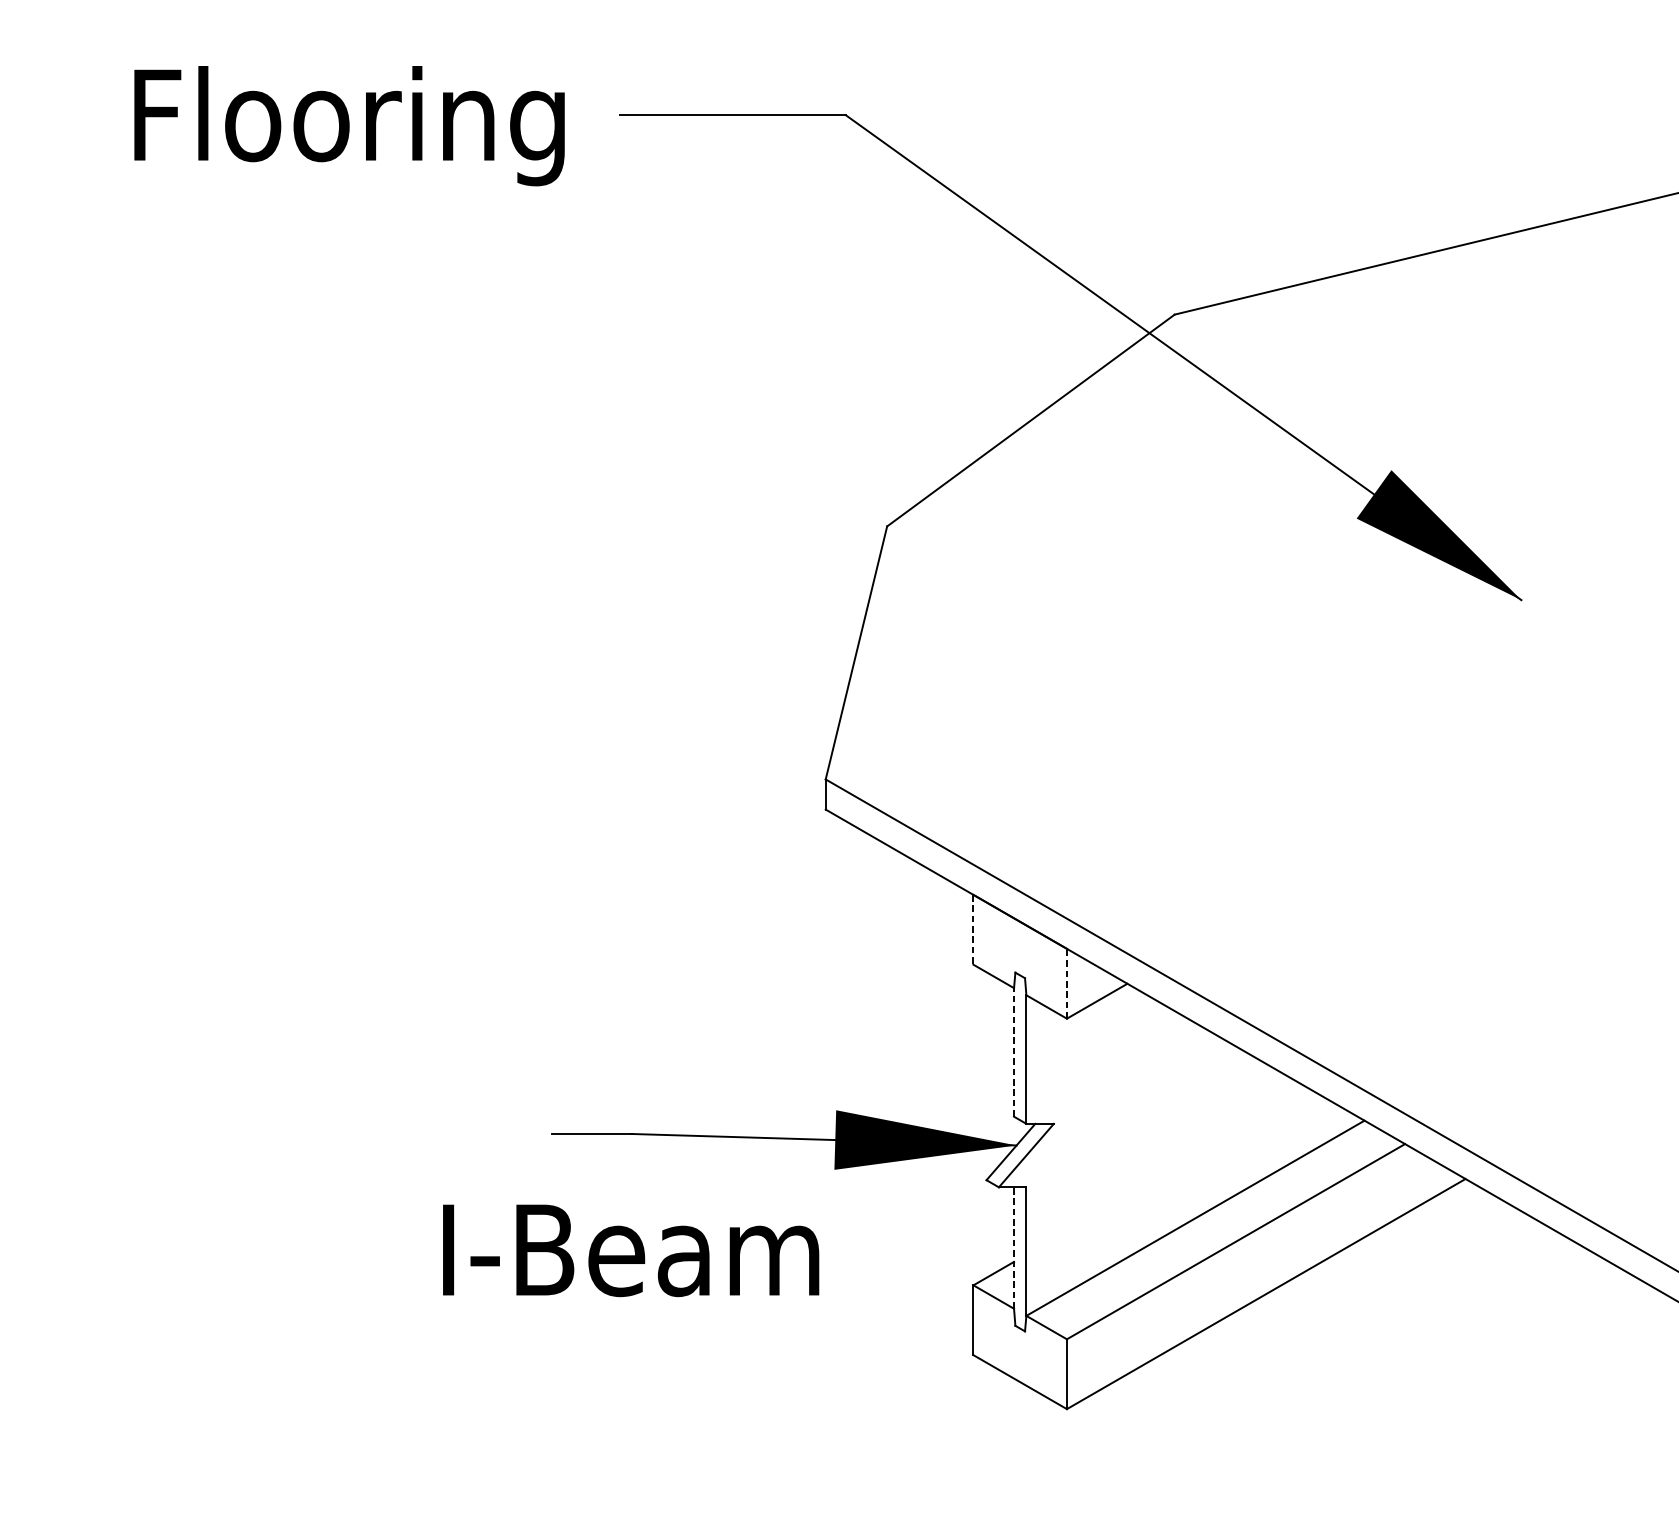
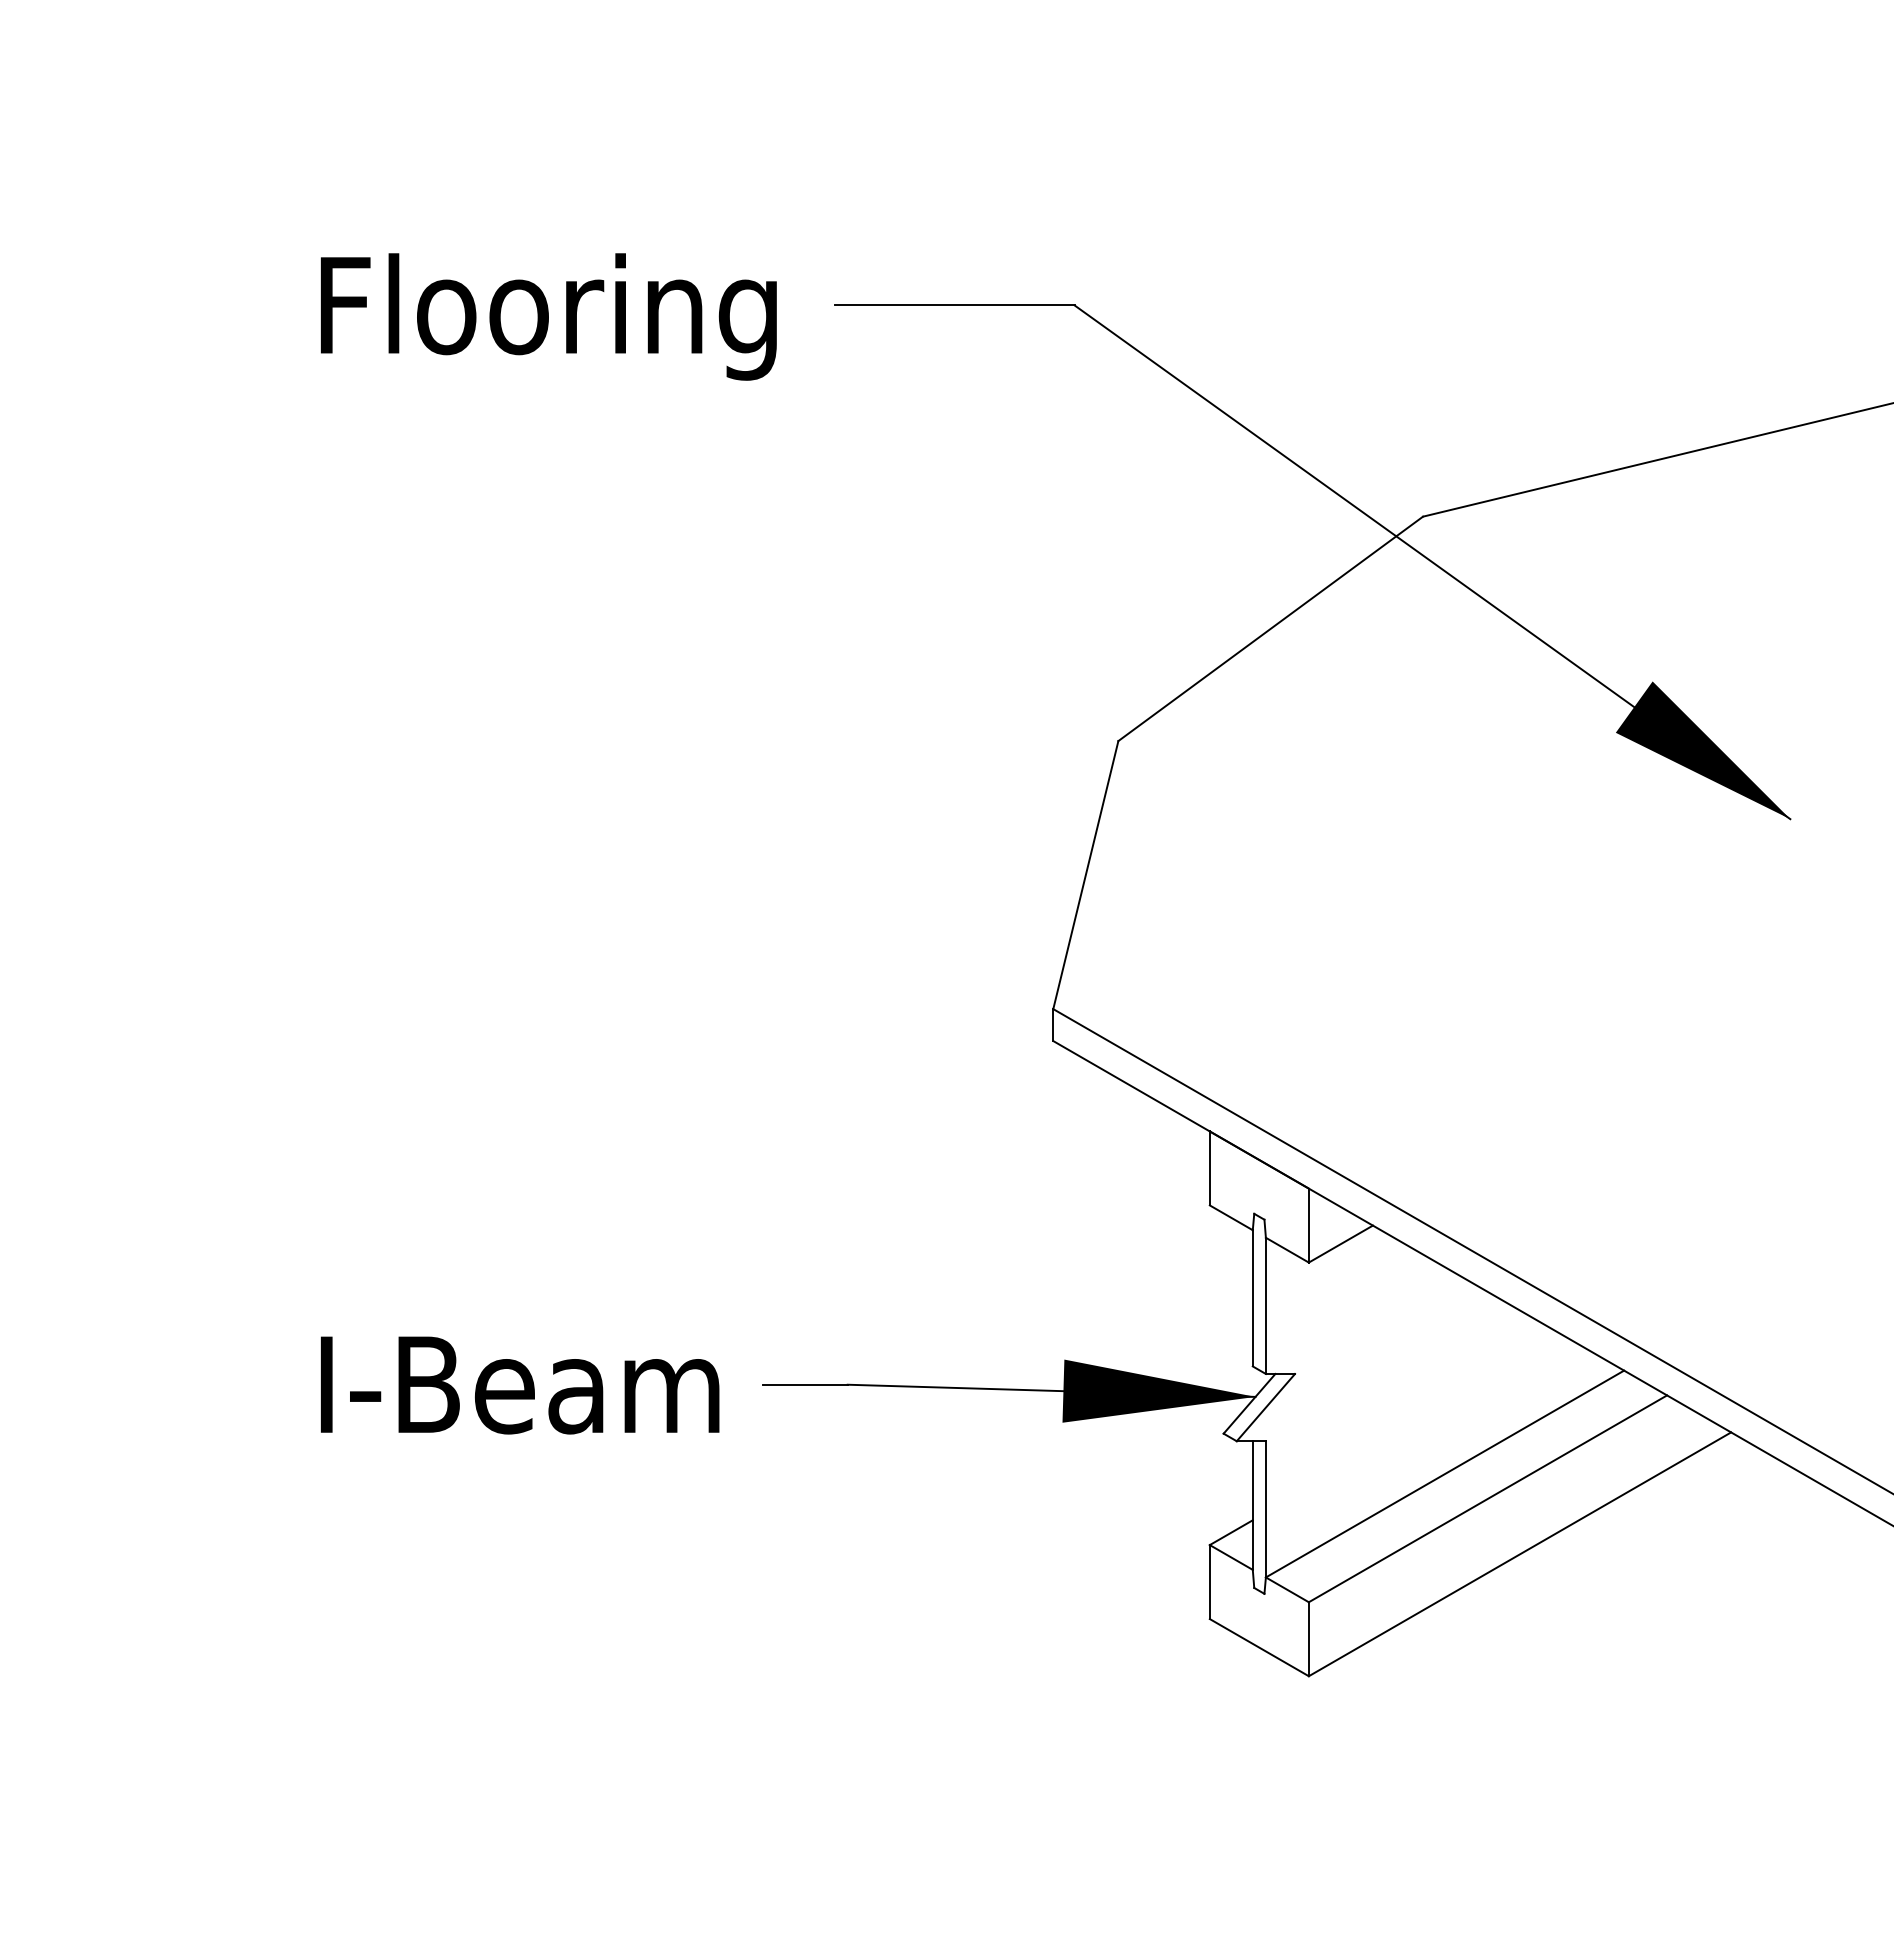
line: (973, 929) -> (1209, 1168), dashed -> solid
line: (1066, 983) -> (1308, 1225), dashed -> solid
line: (1013, 1051) -> (1252, 1297), dashed -> solid
line: (1013, 1247) -> (1252, 1505), dashed -> solid
text: (630, 1250) -> (519, 1385), moved

